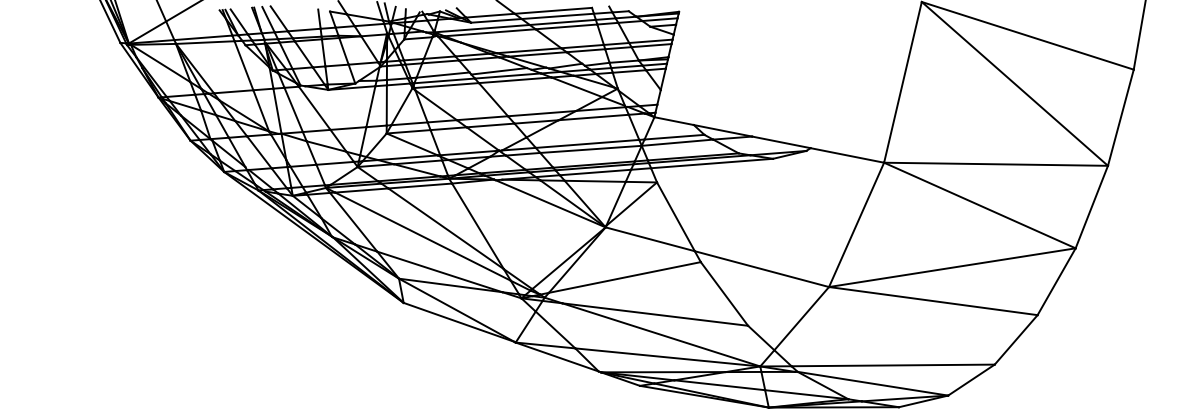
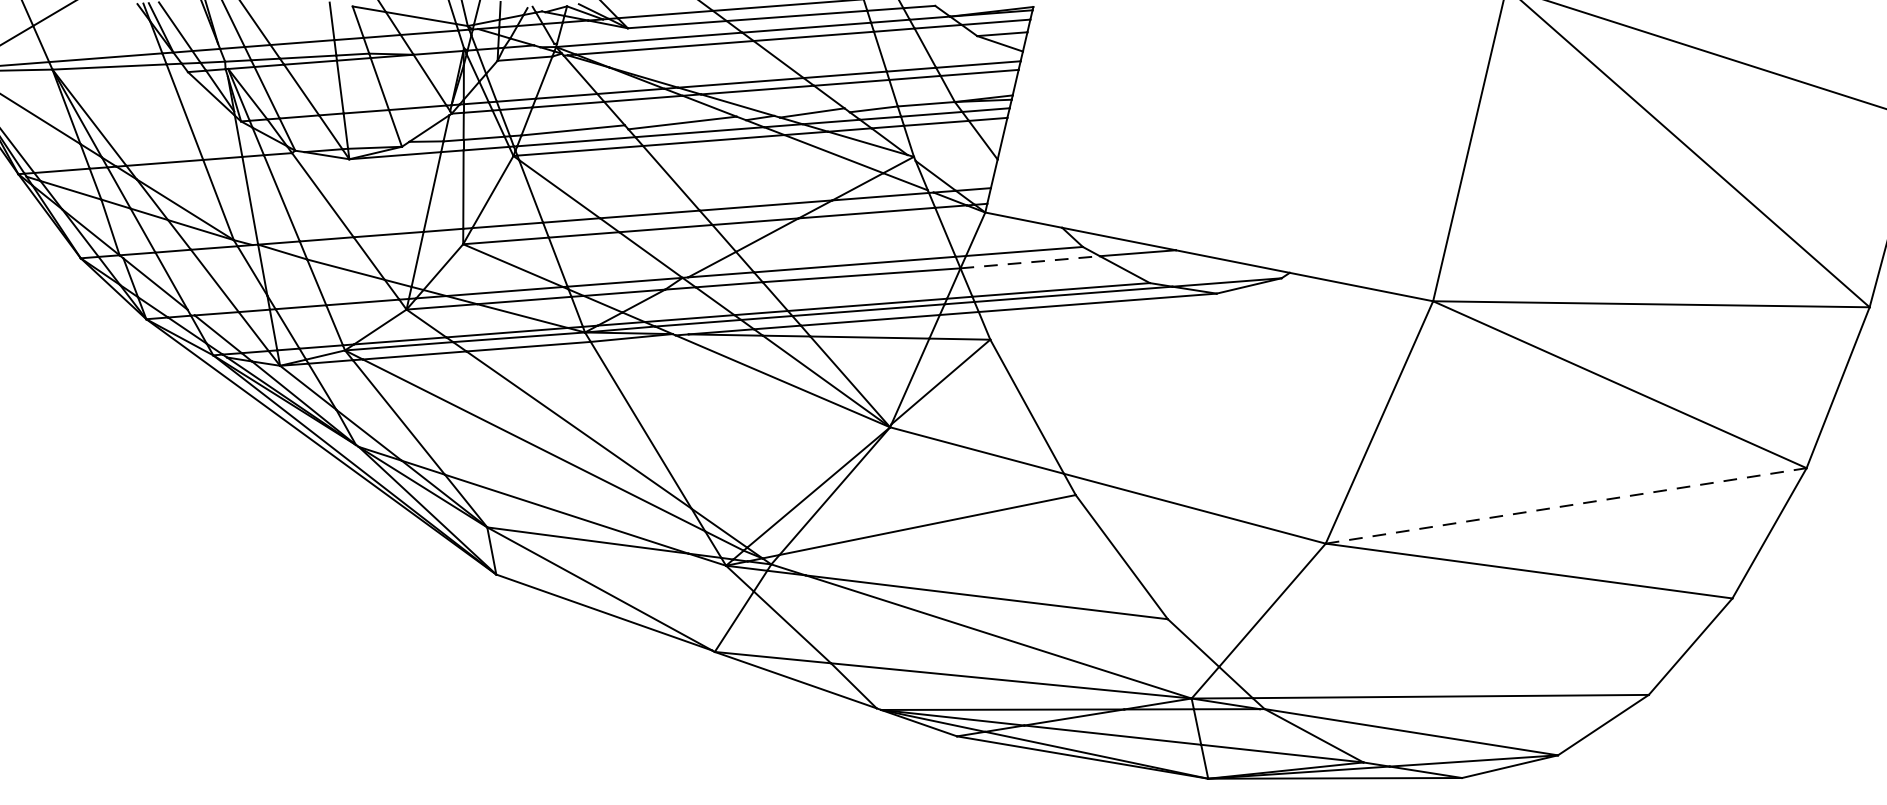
line: (677, 142) -> (1030, 261), solid -> dashed
line: (952, 267) -> (1566, 505), solid -> dashed

